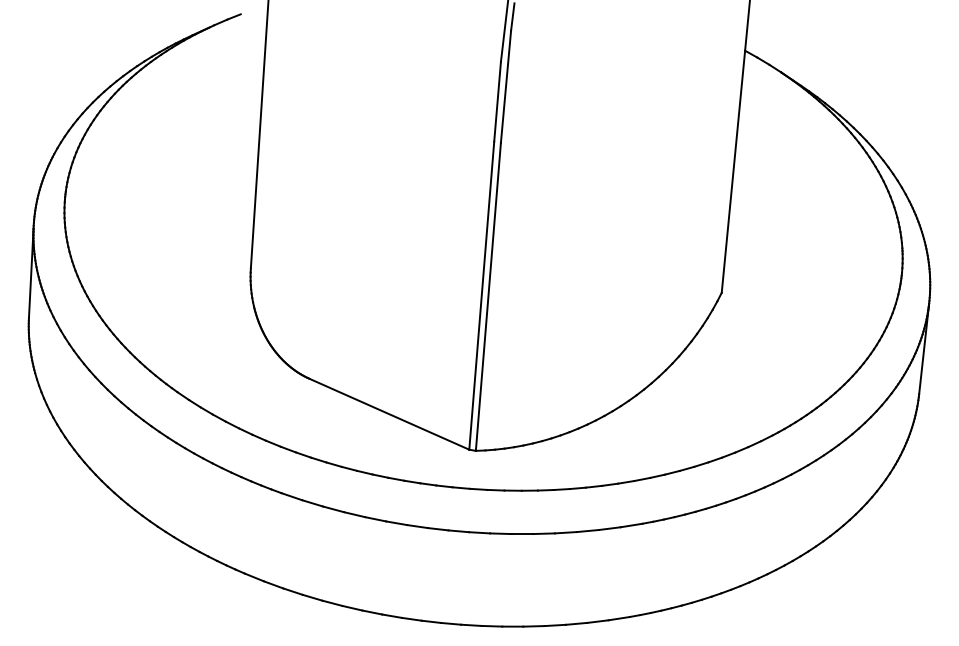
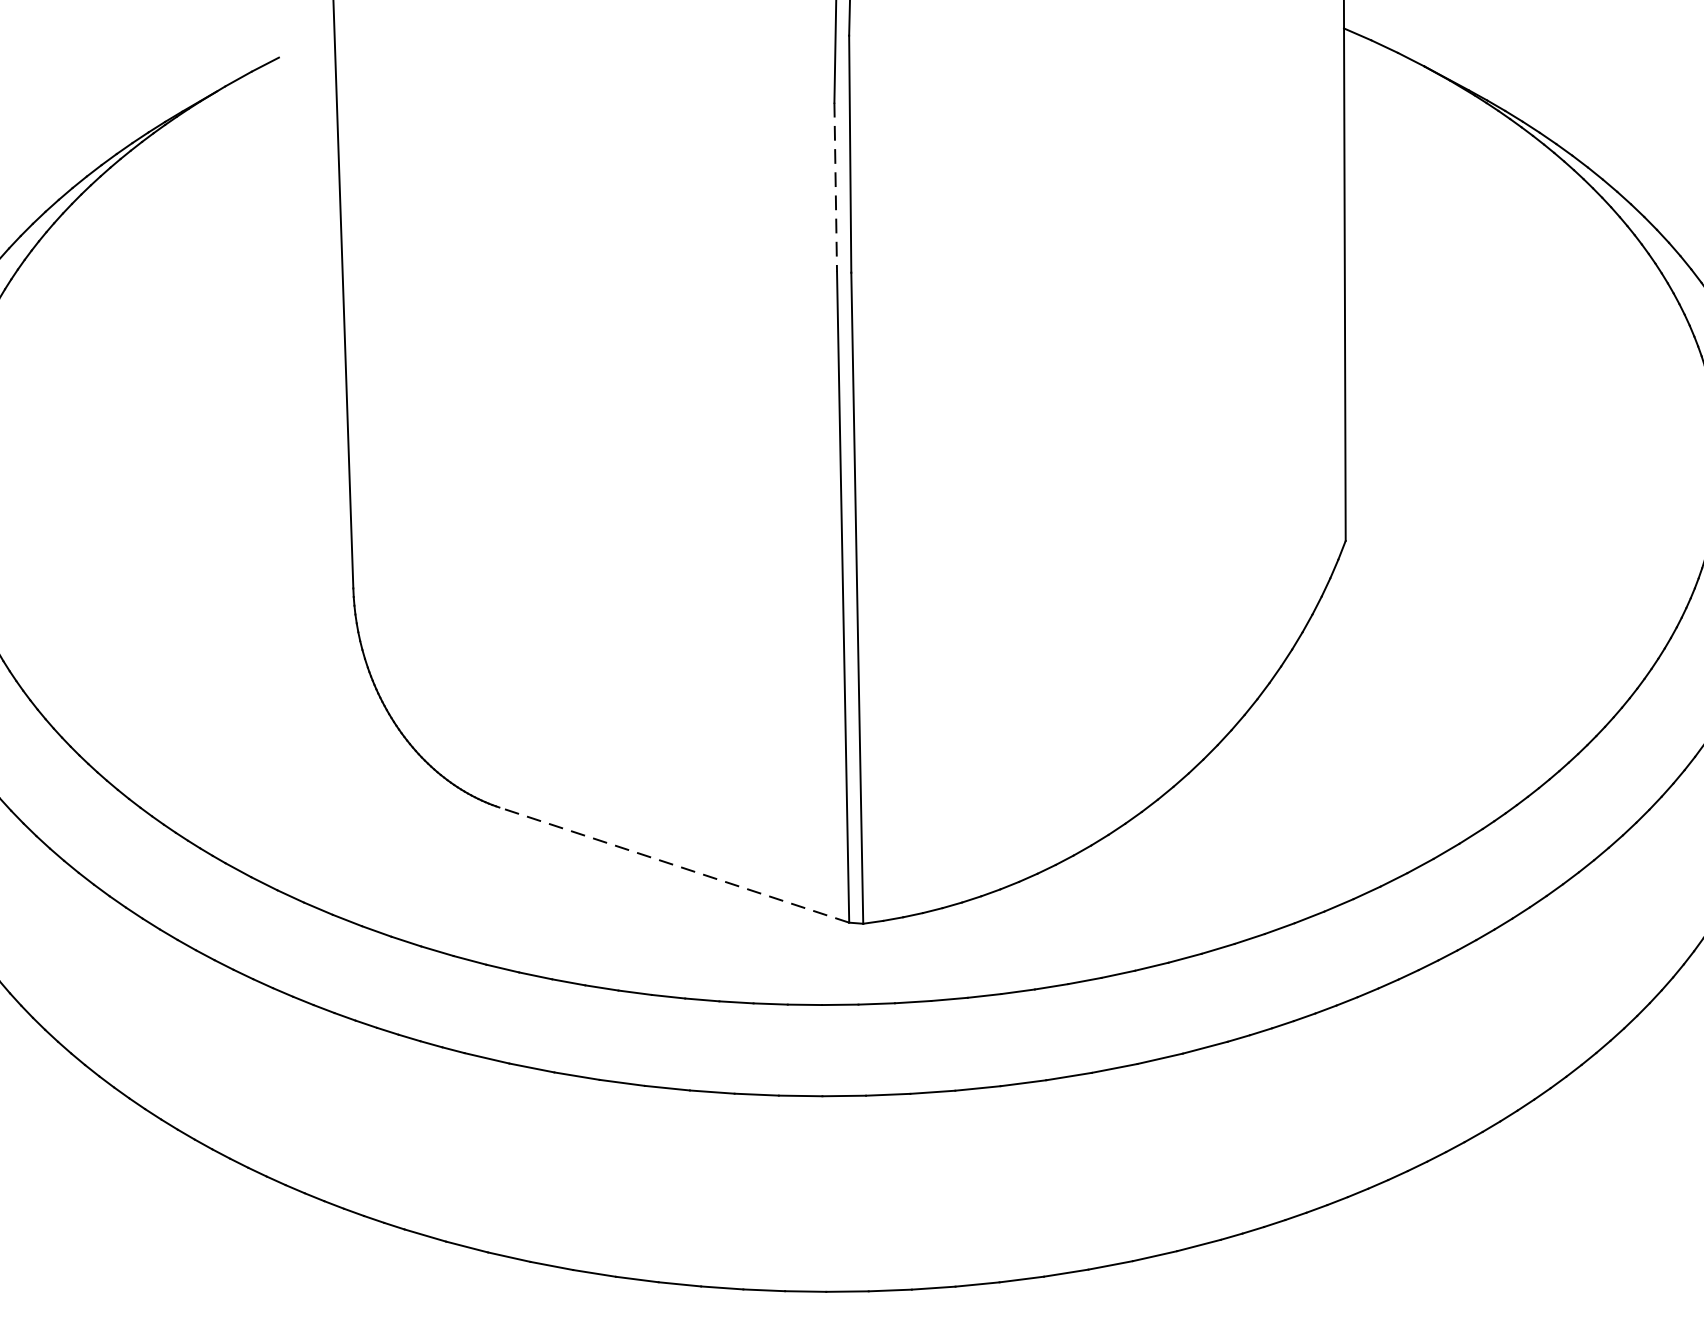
line: (497, 102) -> (835, 188), solid -> dashed
line: (388, 414) -> (672, 865), solid -> dashed

